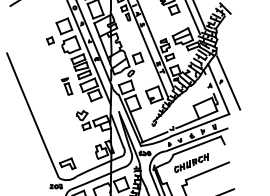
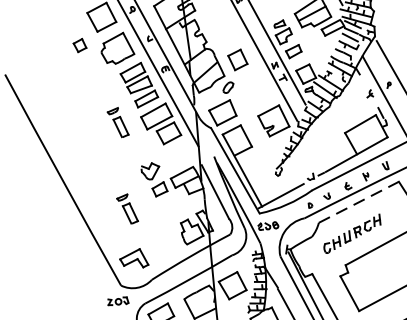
part: (67, 135) -> (128, 209), added
line: (197, 145) -> (359, 201), solid -> dashed

